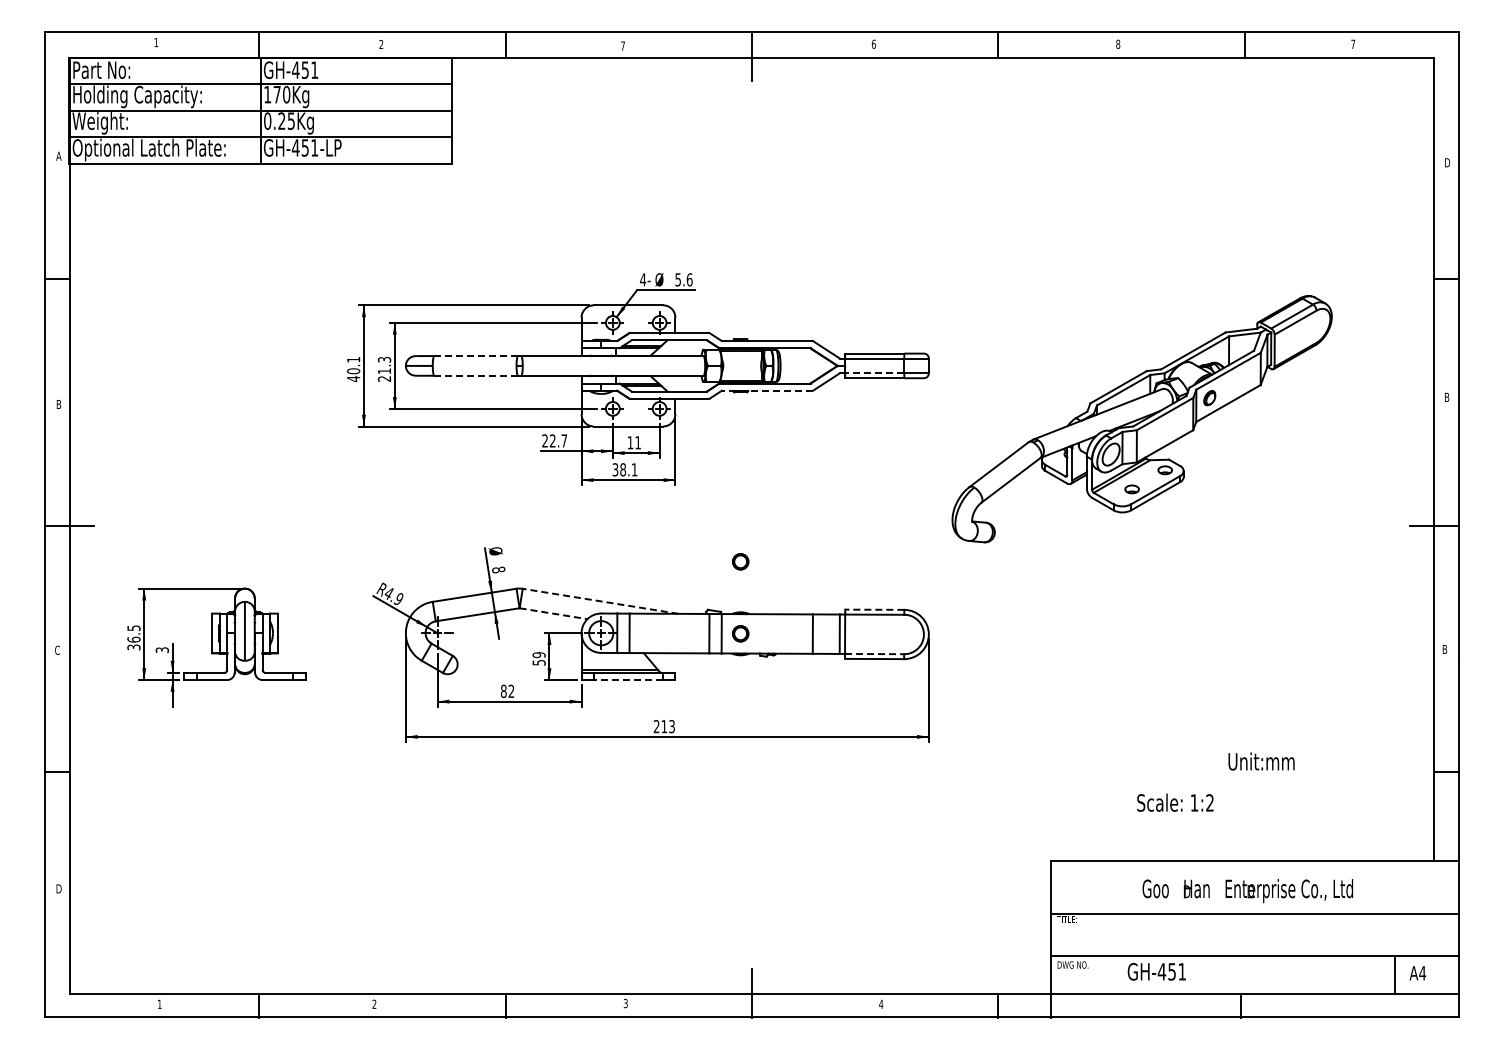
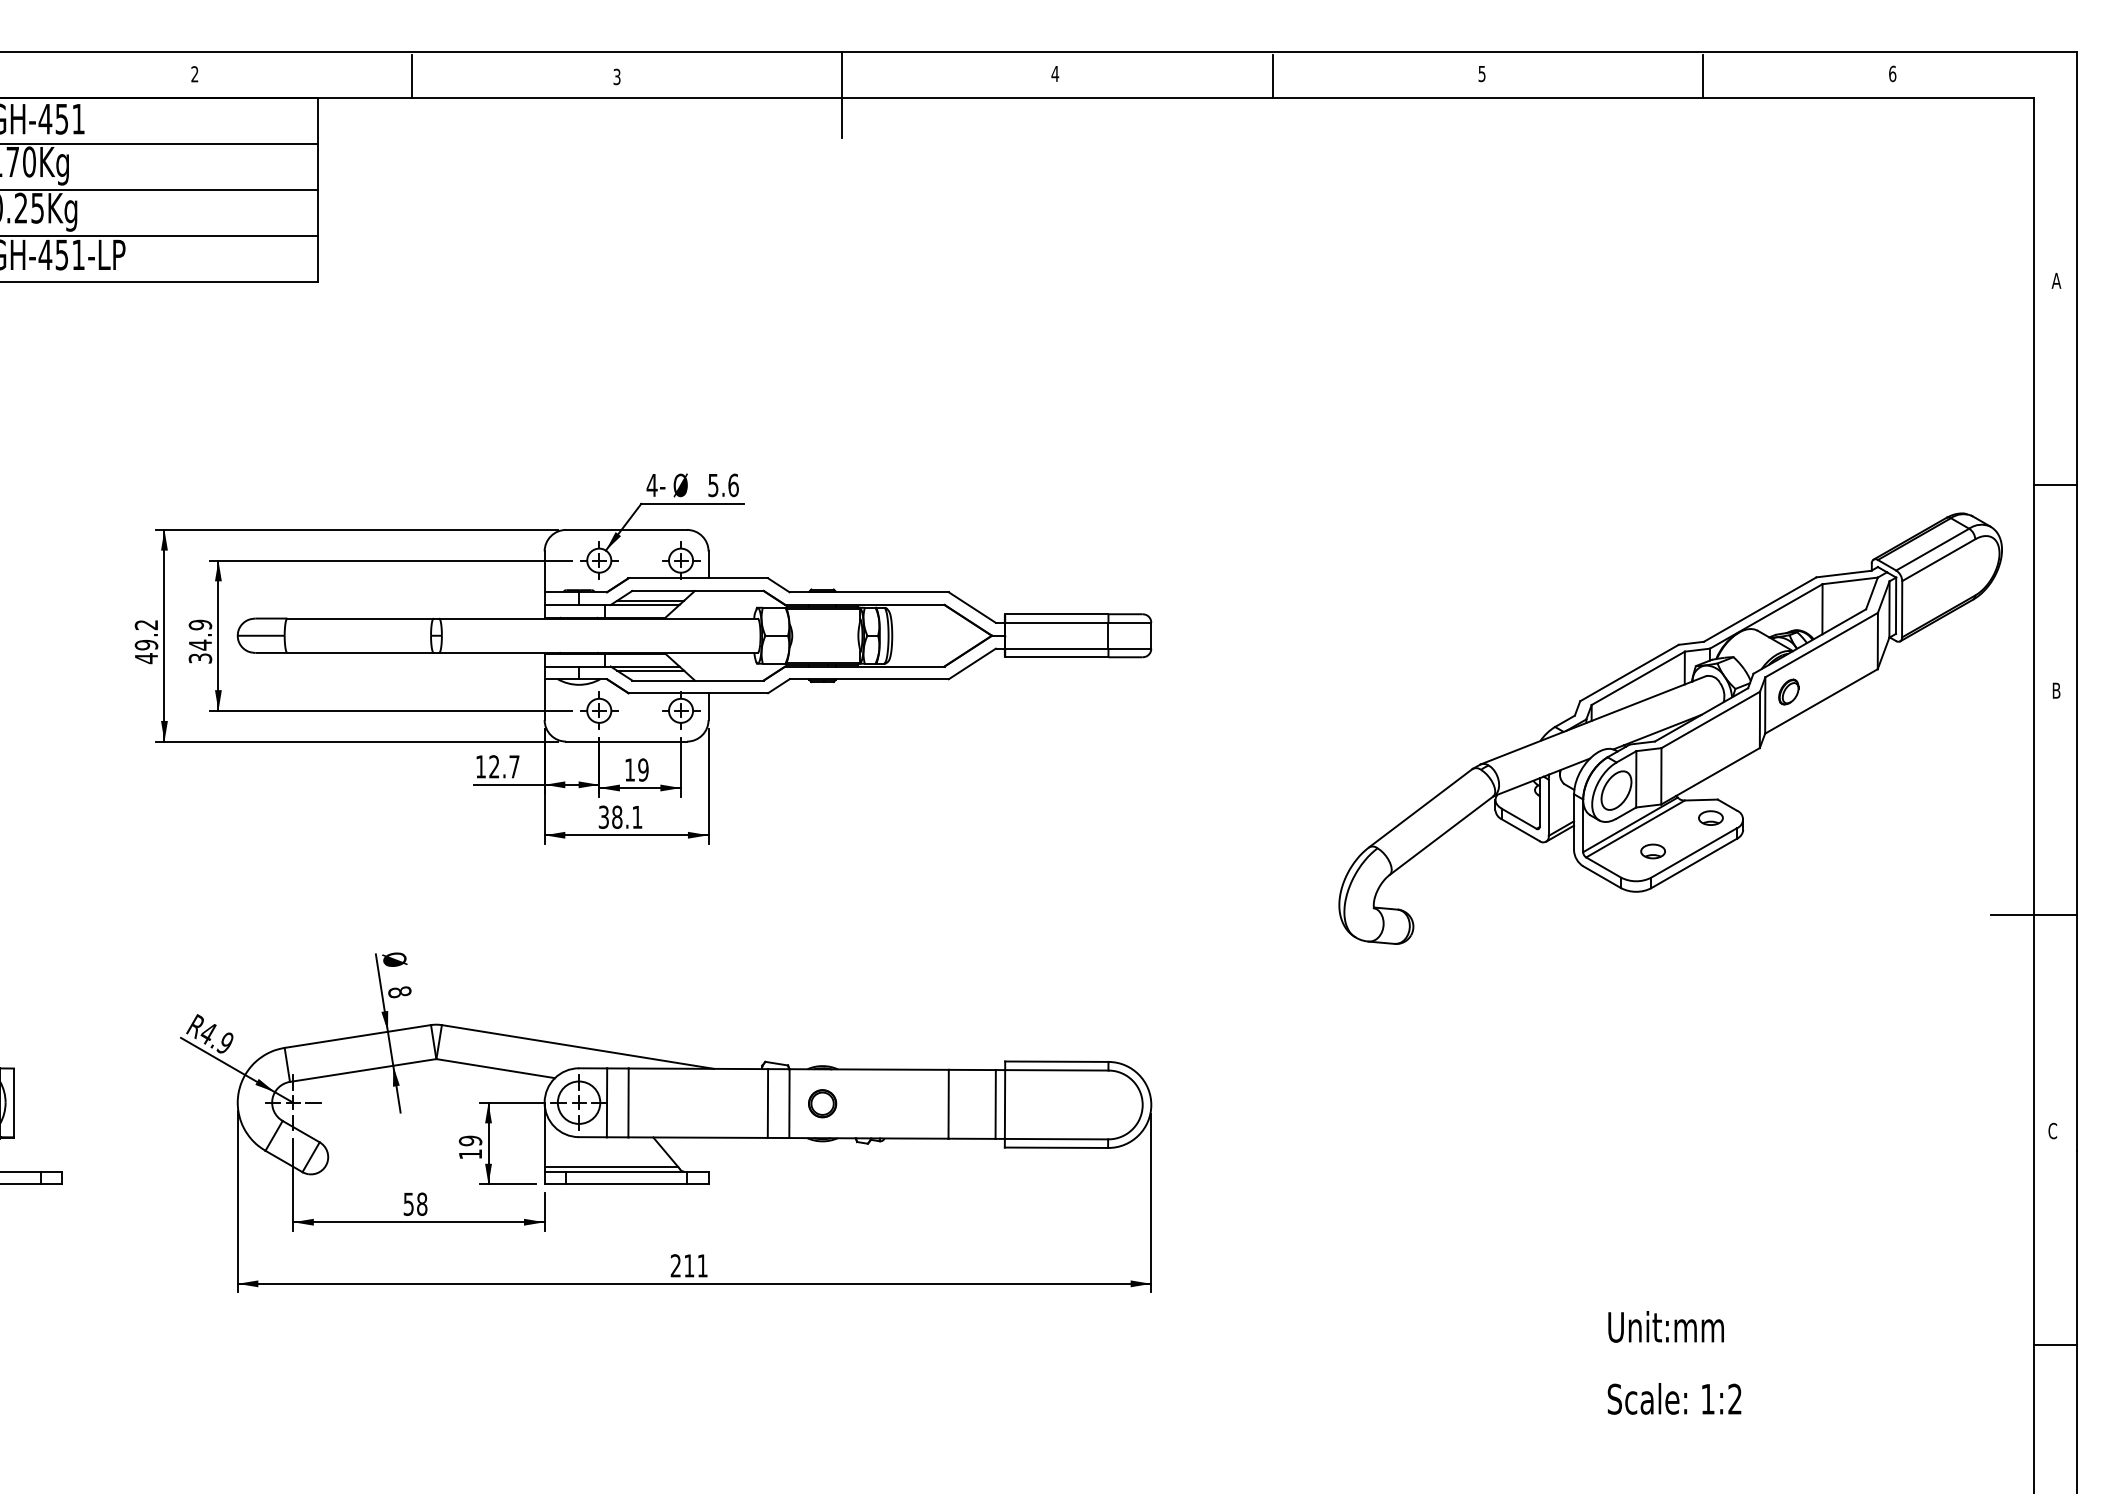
text: (873, 43) -> (1054, 72), 6 -> 4
text: (1118, 43) -> (1482, 72), 8 -> 5
text: (1353, 43) -> (1893, 72), 7 -> 6
text: (622, 45) -> (616, 76), 7 -> 3
text: (1447, 162) -> (2057, 280), D -> A
line: (476, 356) -> (361, 619), dashed -> solid
text: (353, 365) -> (146, 635), 40.1 -> 49.2
text: (384, 368) -> (200, 640), 21.3 -> 34.9
line: (874, 373) -> (1056, 648), dashed -> solid
line: (476, 375) -> (361, 652), dashed -> solid
line: (767, 390) -> (869, 678), dashed -> solid
part: (1141, 419) -> (1669, 729), moved
text: (544, 440) -> (479, 766), 22.7 -> 12.7
text: (638, 442) -> (644, 769), 11 -> 19
part: (740, 561) -> (822, 977), removed
line: (600, 601) -> (577, 1047), dashed -> solid
line: (874, 609) -> (1056, 1061), dashed -> solid
line: (554, 613) -> (497, 1068), dashed -> solid
text: (1444, 649) -> (2052, 1131), B -> C
line: (874, 654) -> (1056, 1139), dashed -> solid
text: (538, 662) -> (469, 1153), 59 -> 19
line: (628, 680) -> (626, 1185), dashed -> solid
text: (507, 691) -> (415, 1204), 82 -> 58
text: (671, 726) -> (701, 1265), 213 -> 211
text: (1261, 761) -> (1666, 1326), moved
text: (1175, 802) -> (1674, 1398), moved

